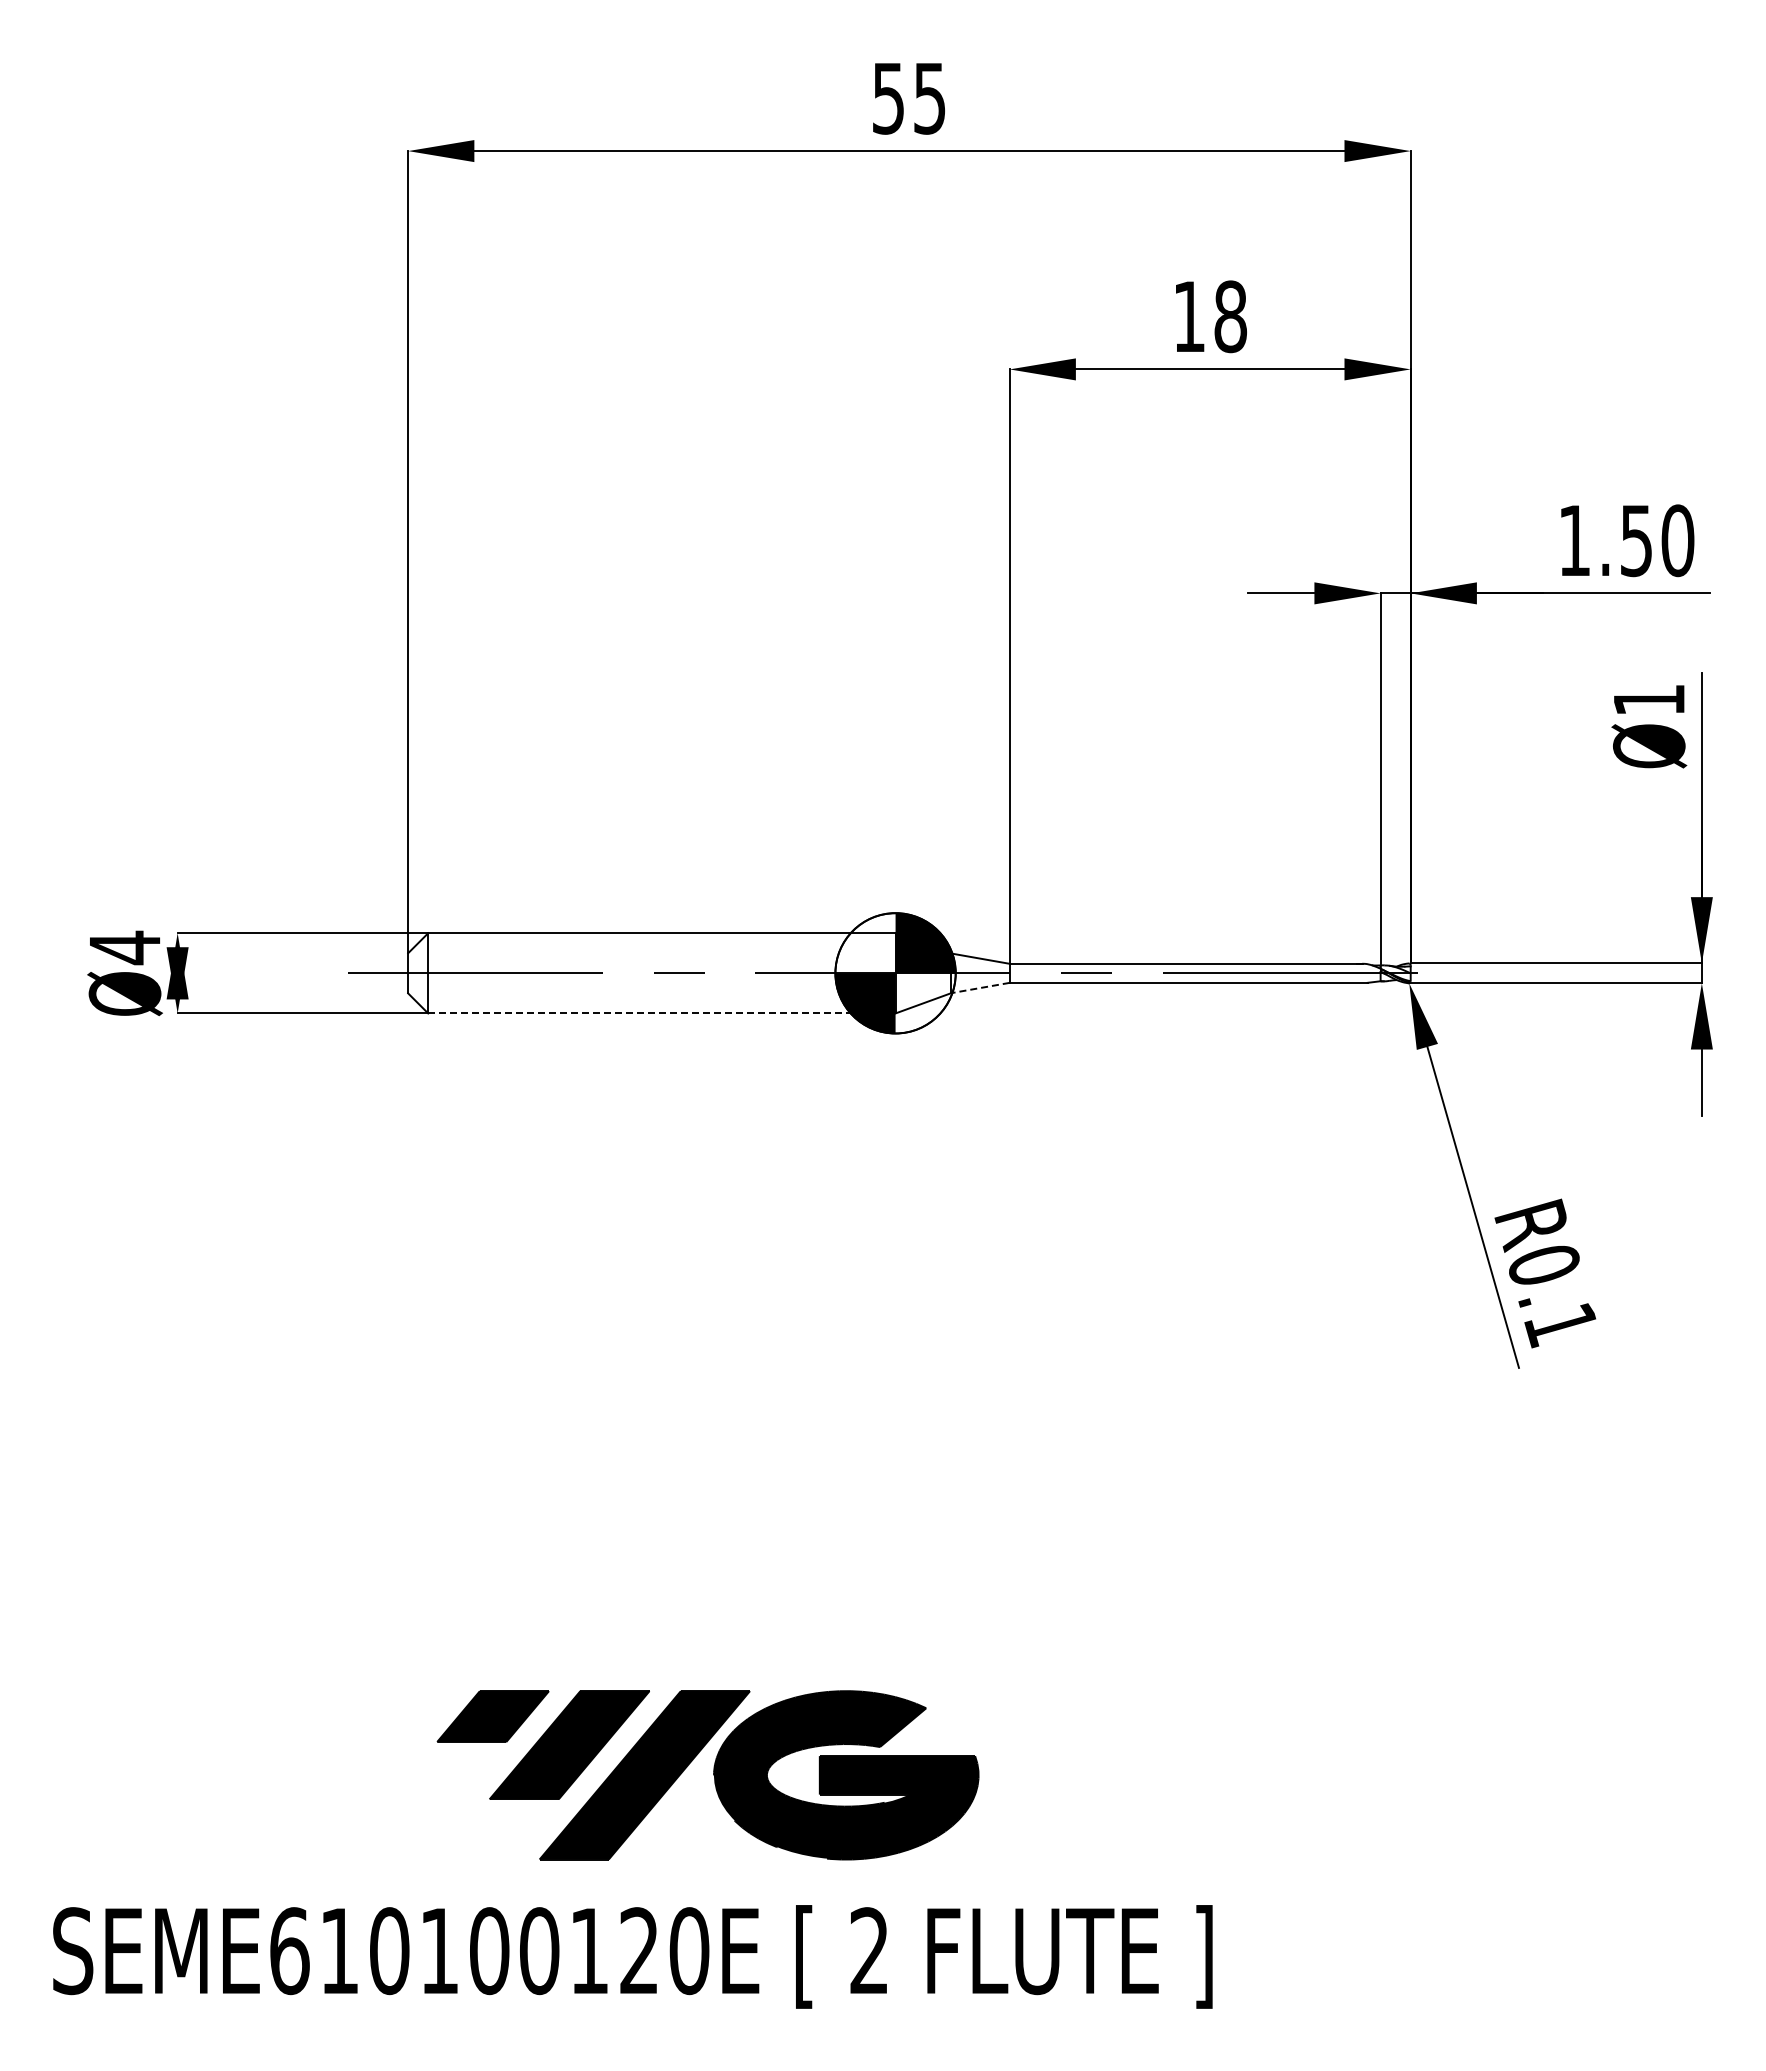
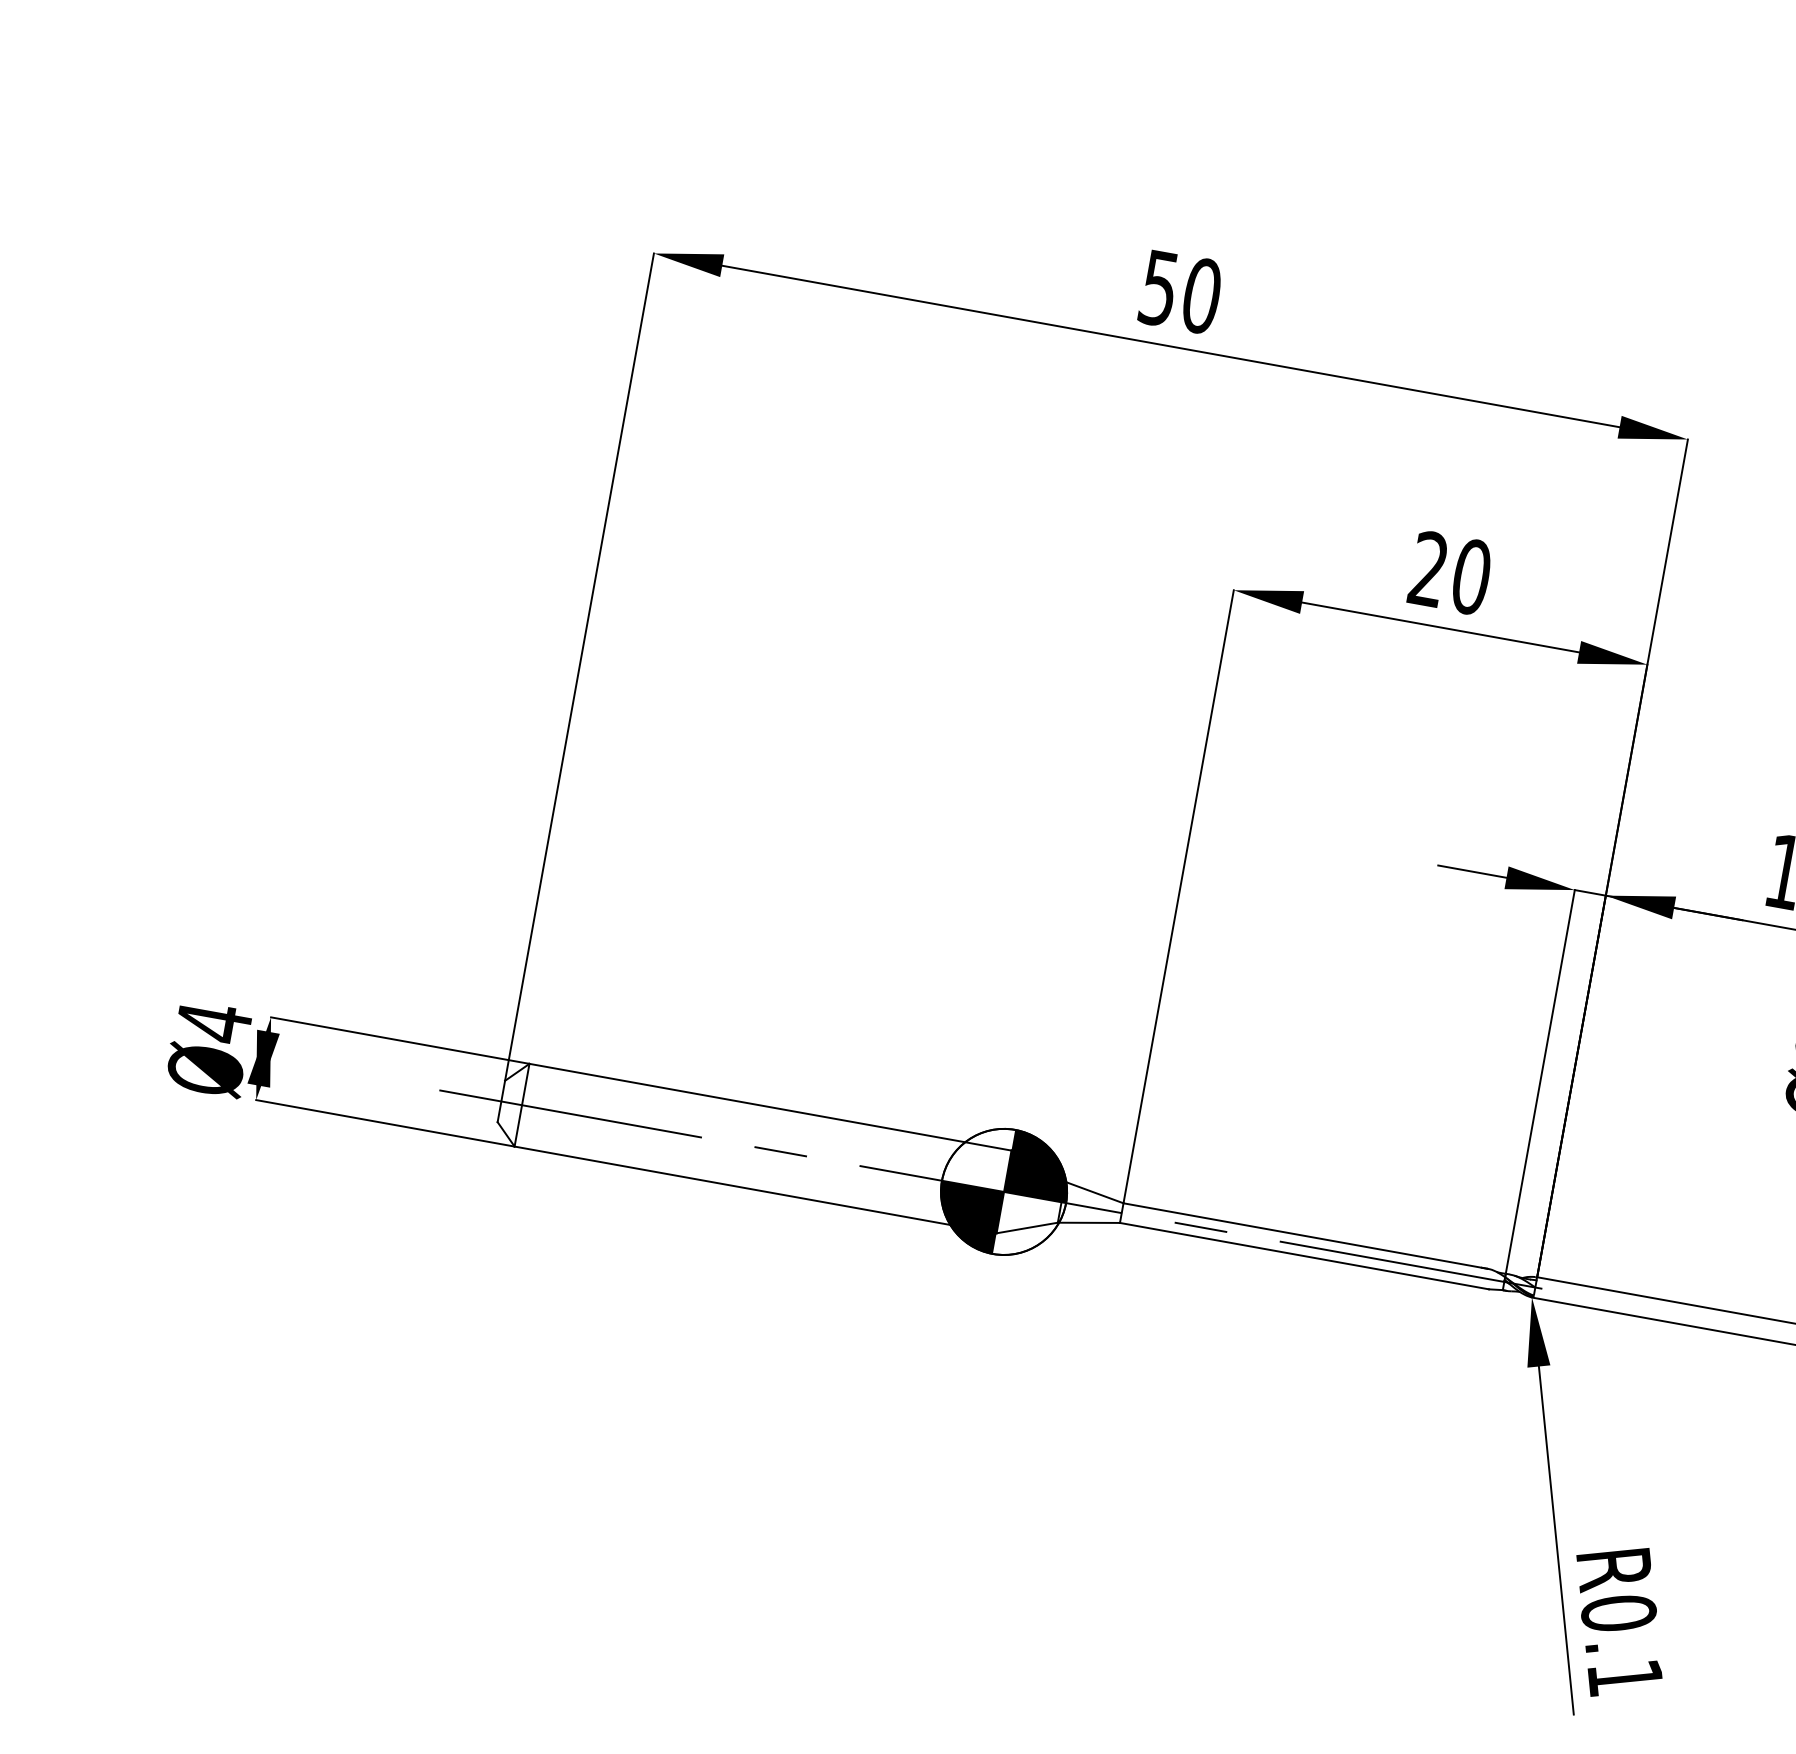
text: (929, 98) -> (1201, 295), 55 -> 50
text: (1210, 316) -> (1450, 572), 18 -> 20
line: (980, 988) -> (1088, 1223), dashed -> solid
line: (661, 1013) -> (755, 1189), dashed -> solid

